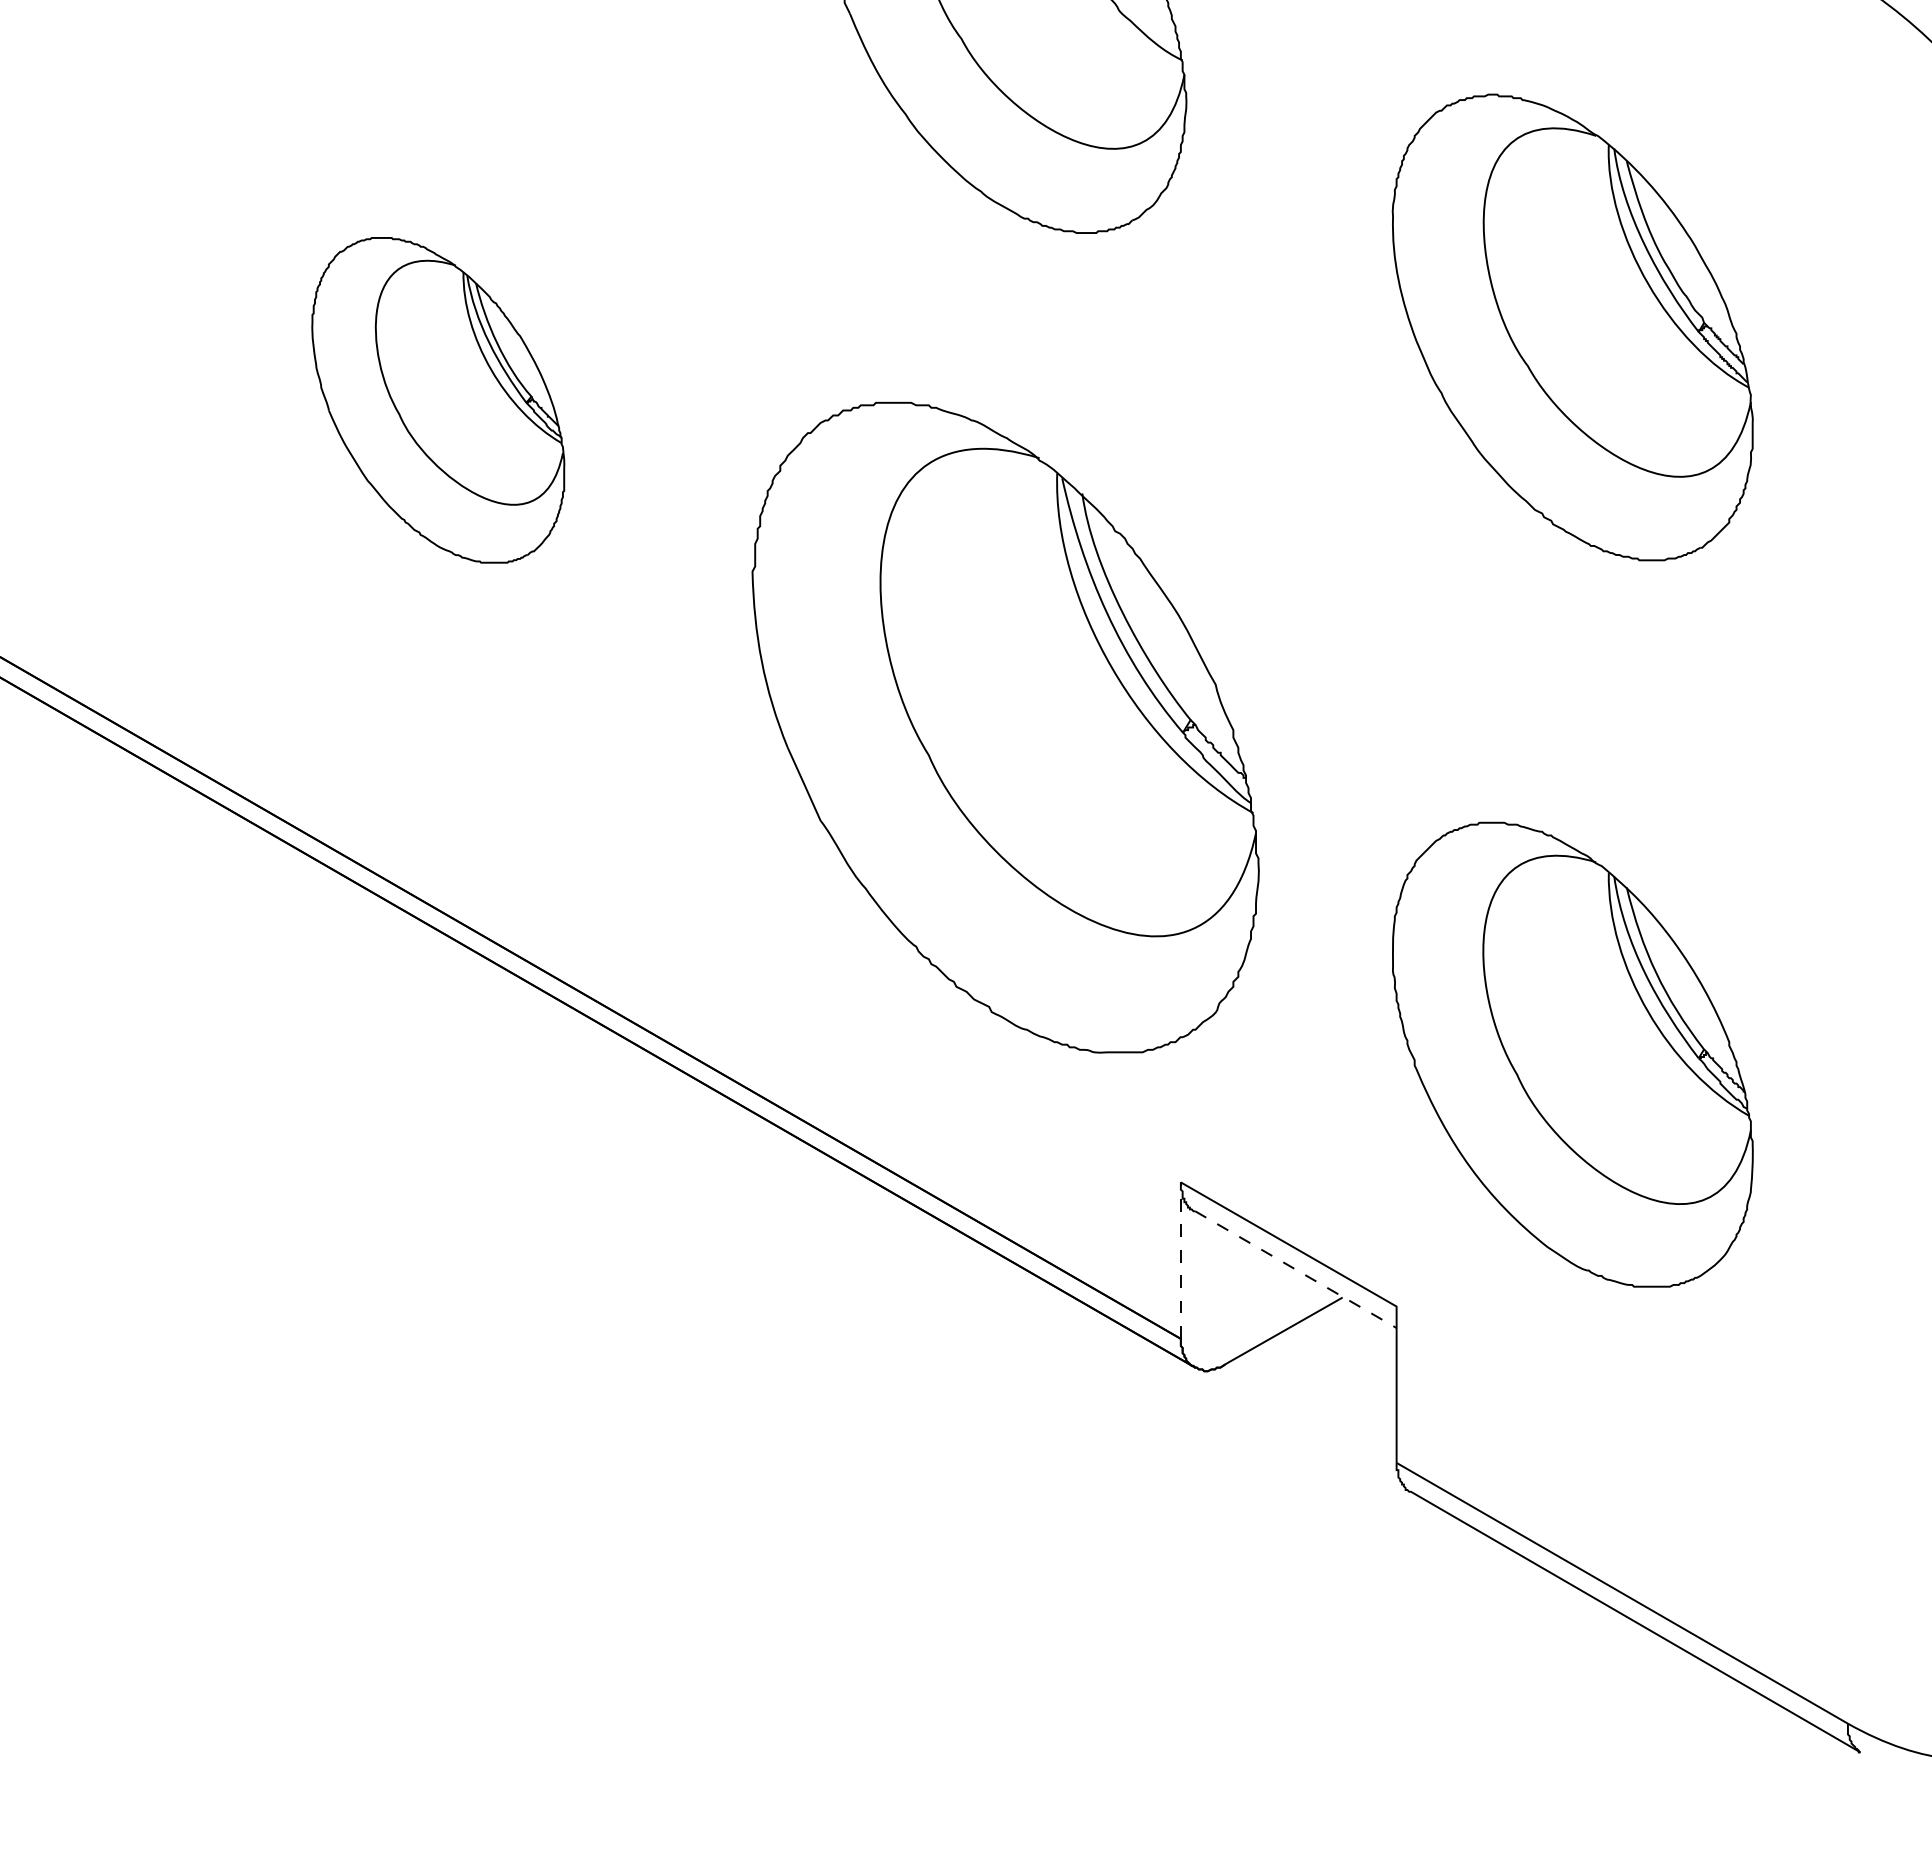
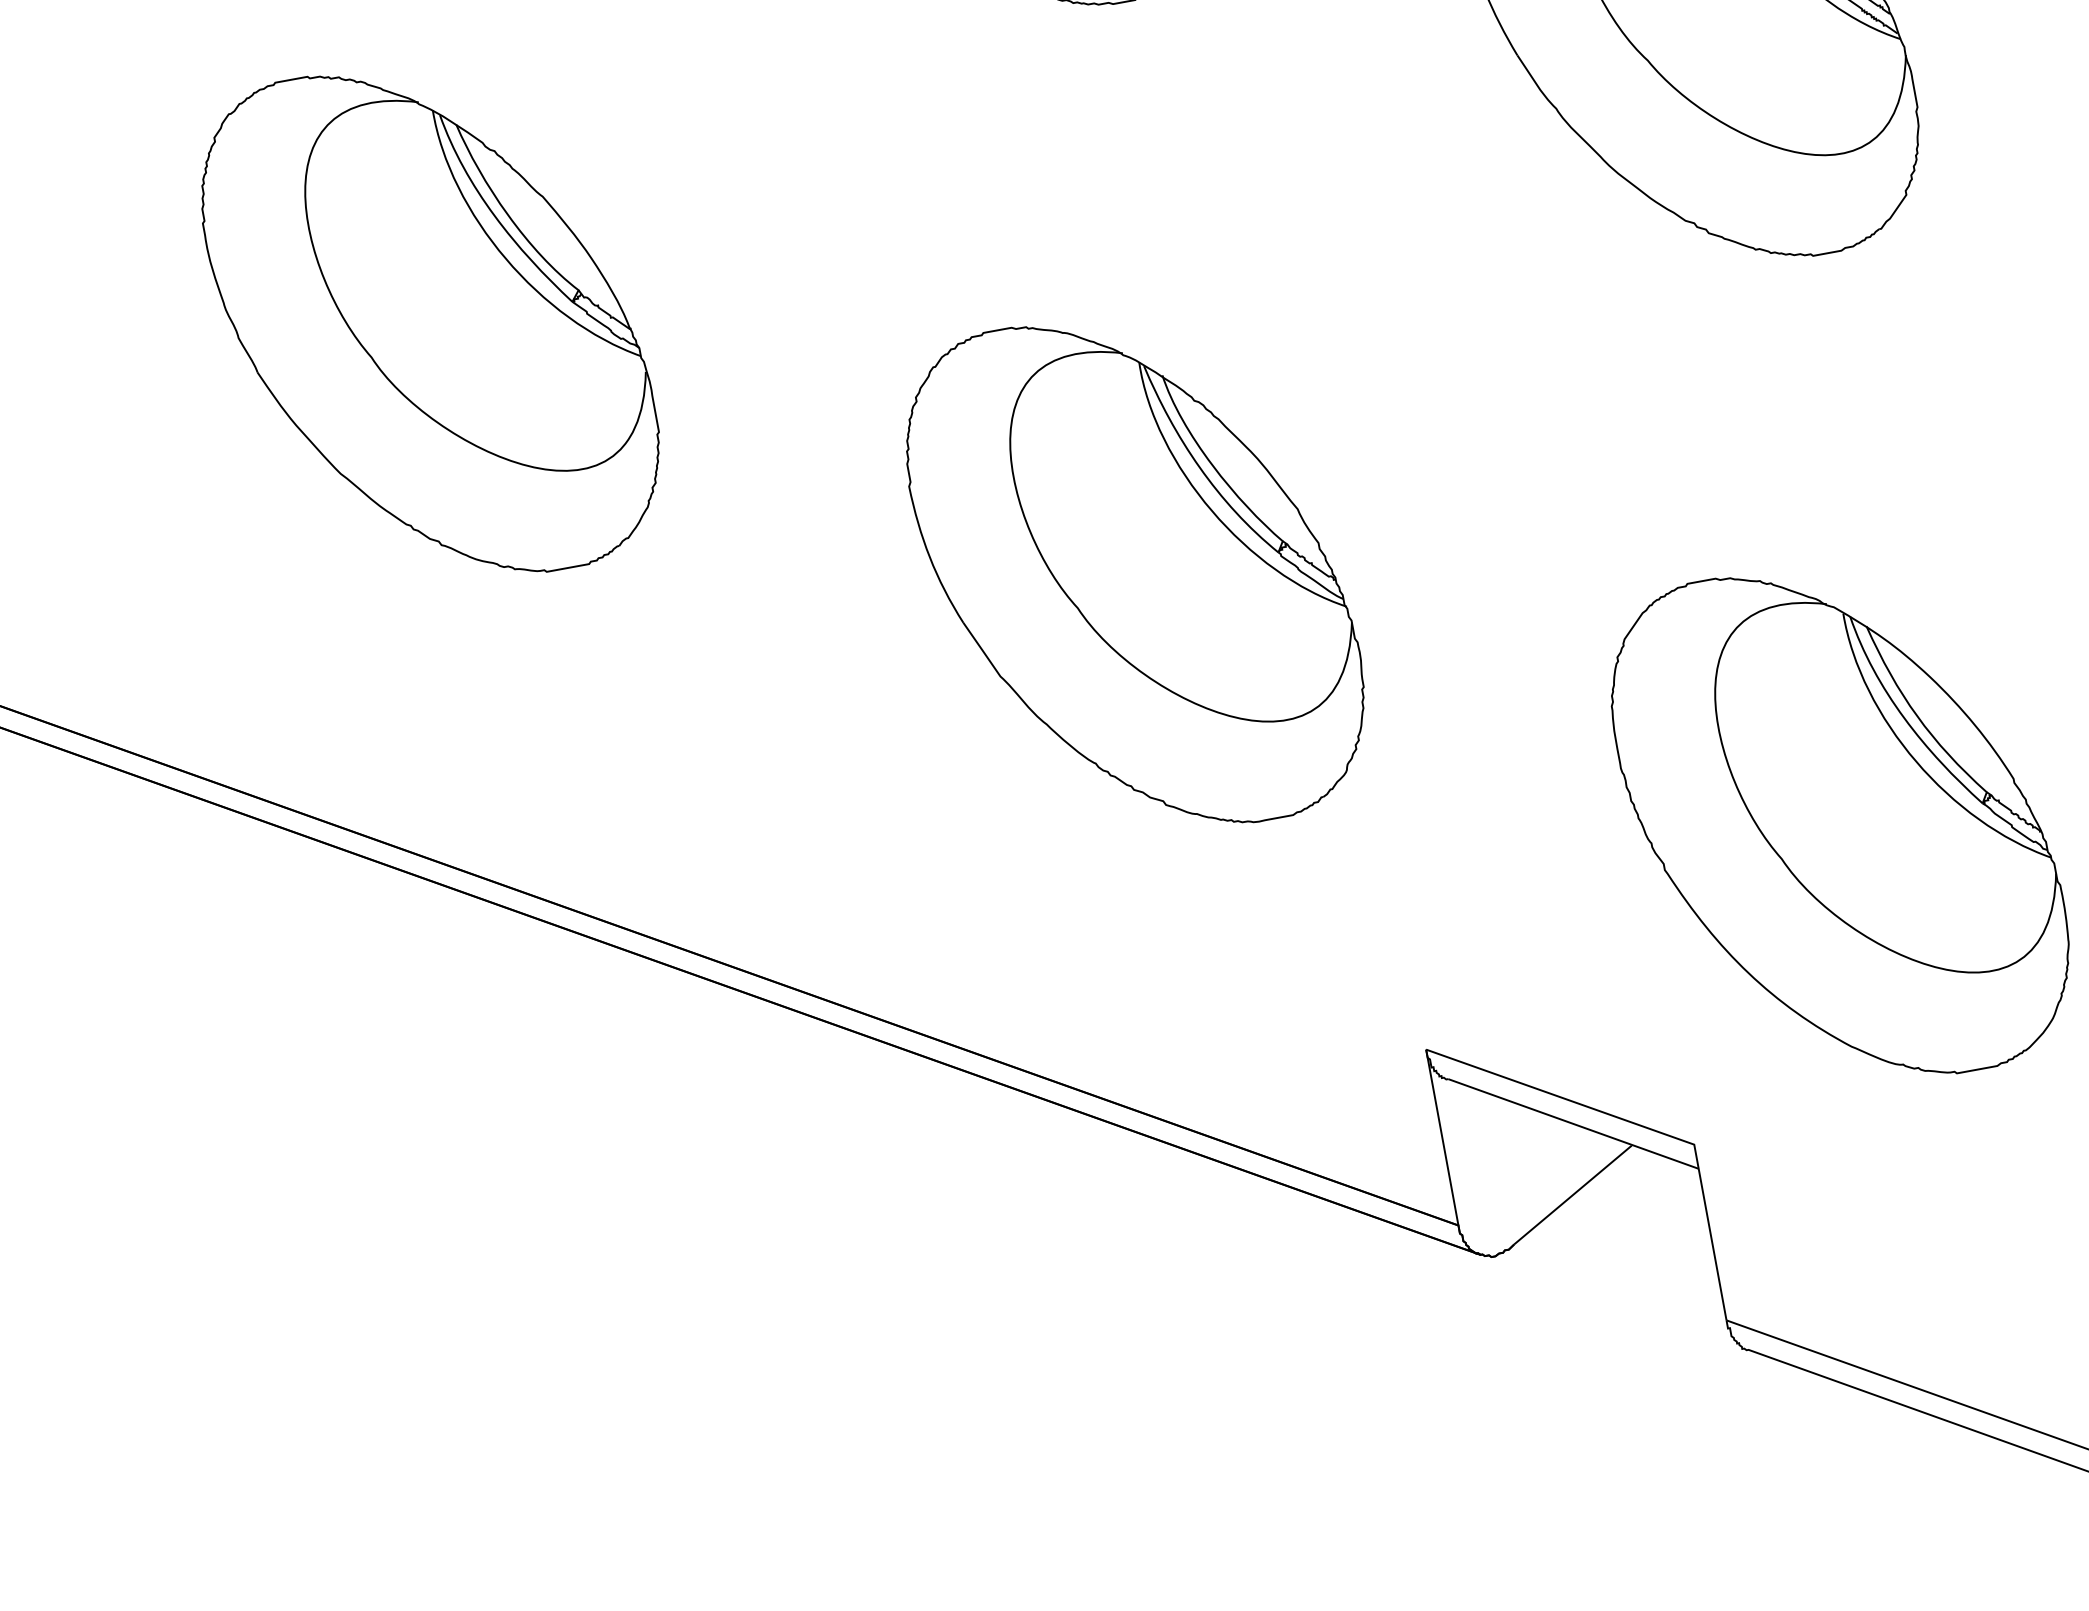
part: (438, 400) -> (430, 323), size x1.43
part: (1005, 727) -> (1135, 574), size x0.71
line: (1180, 1260) -> (1441, 1137), dashed -> solid
line: (1296, 1269) -> (1574, 1123), dashed -> solid

